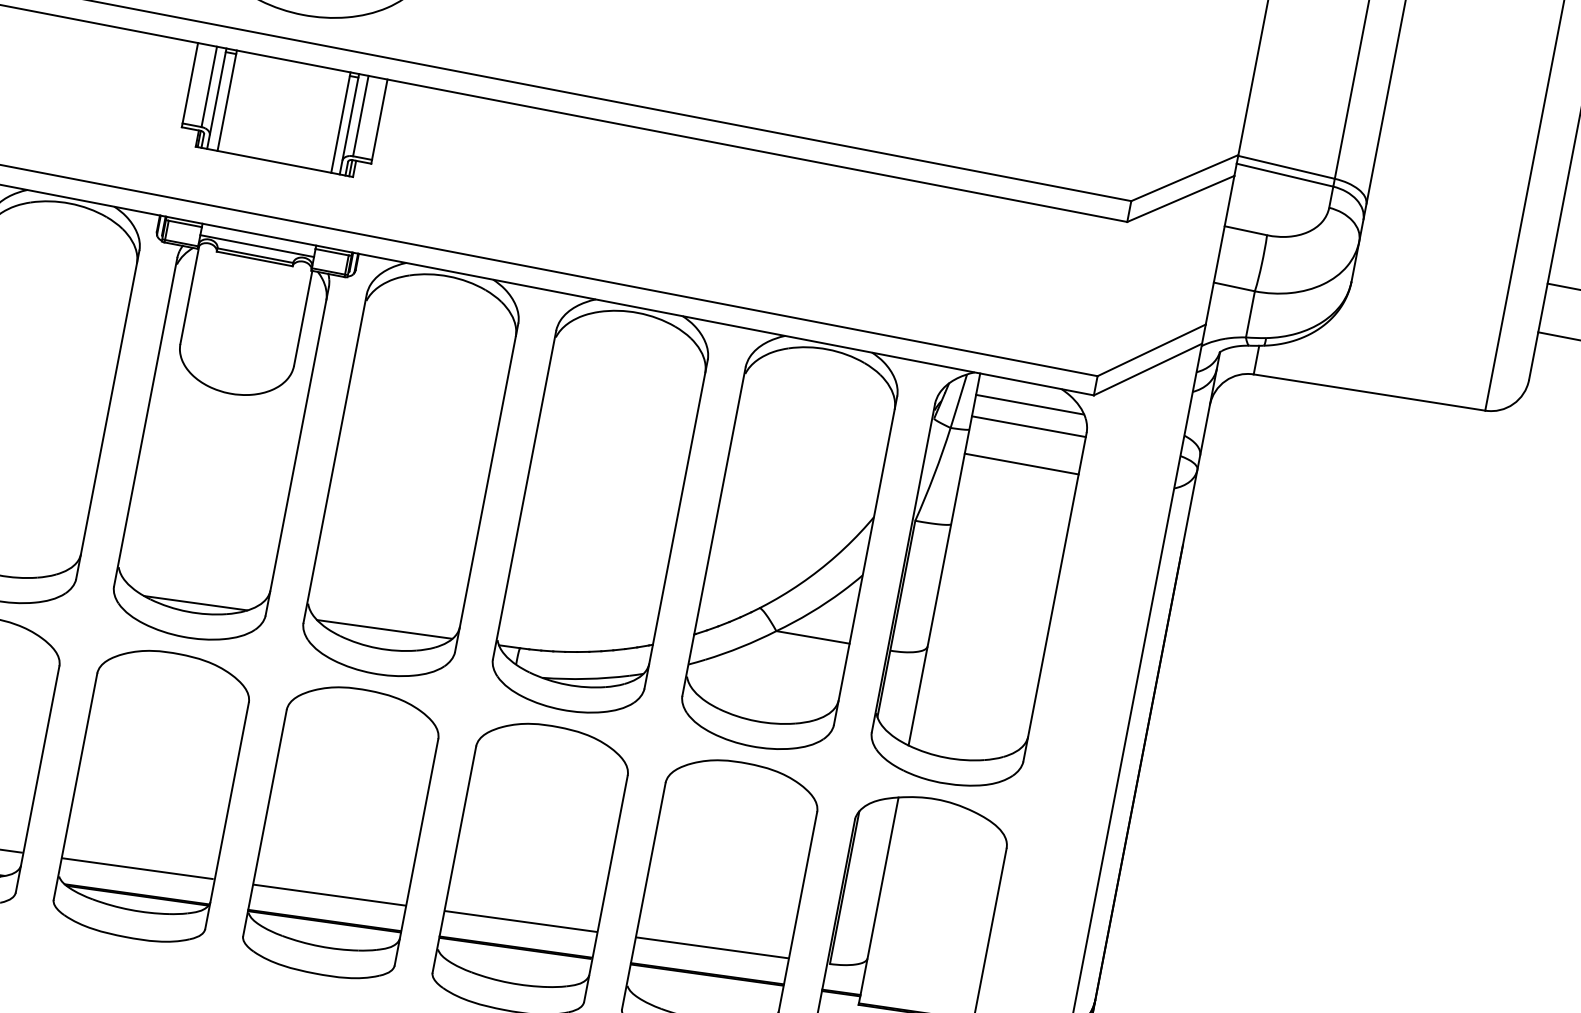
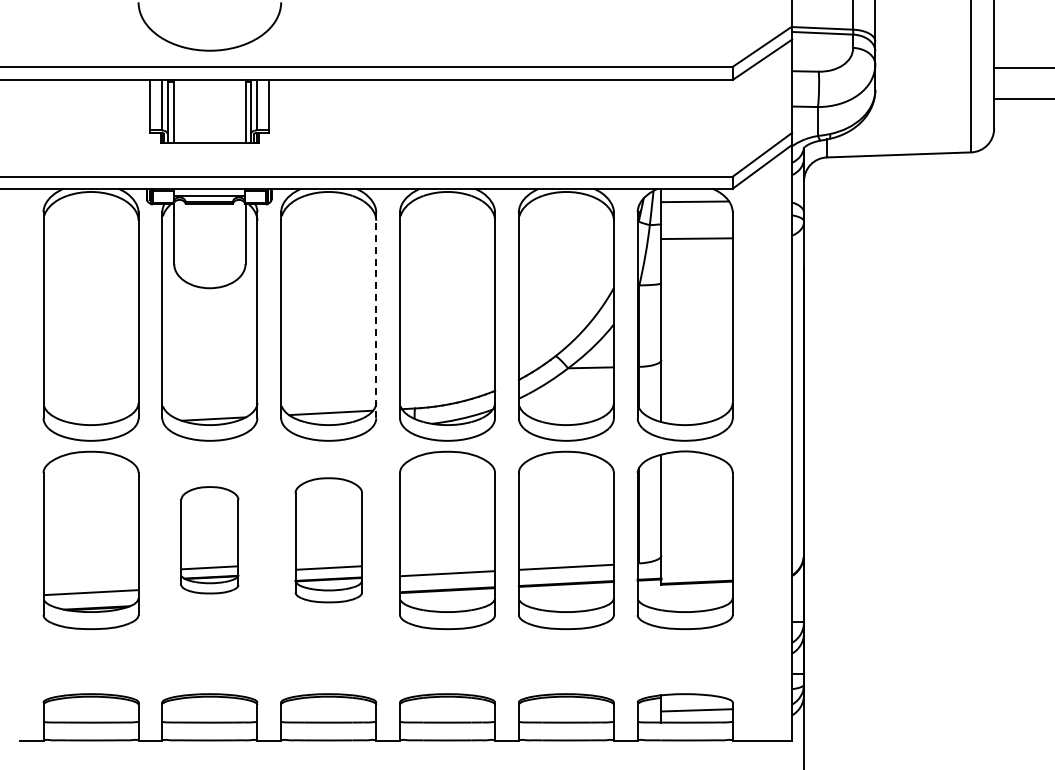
line: (1028, 425) -> (696, 214), removed
line: (487, 486) -> (376, 314), solid -> dashed
part: (152, 793) -> (209, 539), size x0.6
part: (341, 830) -> (328, 539), size x0.7

